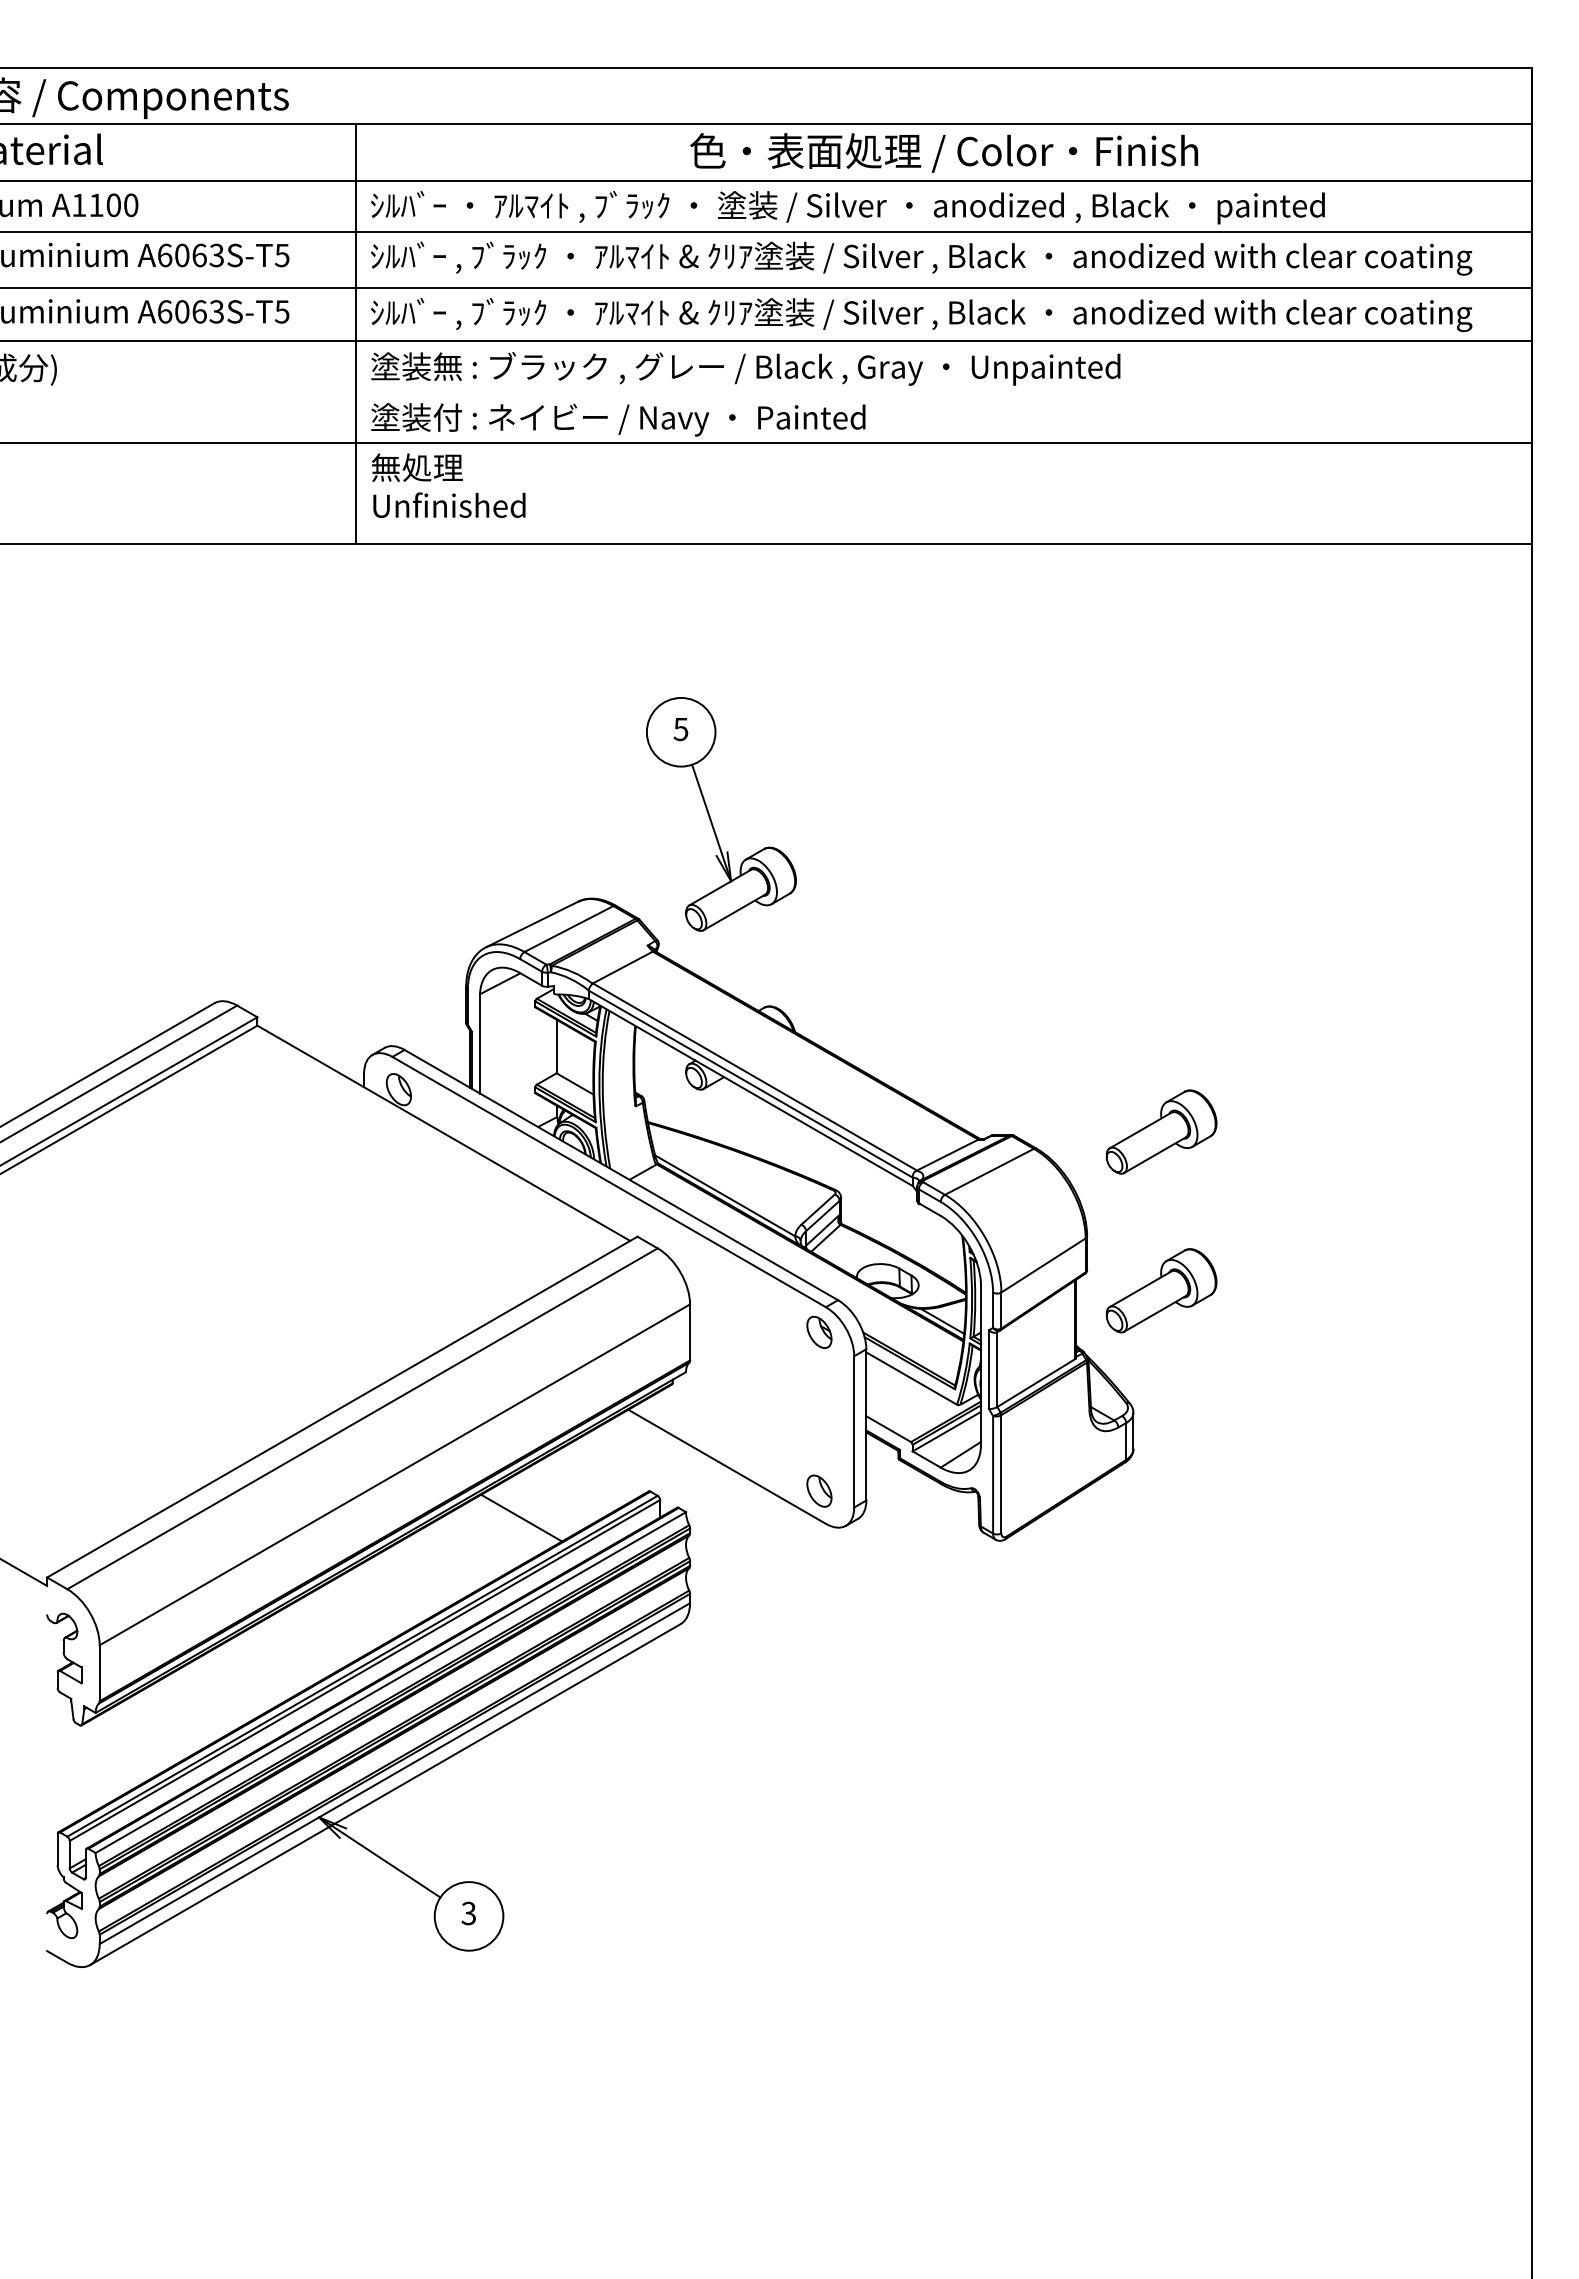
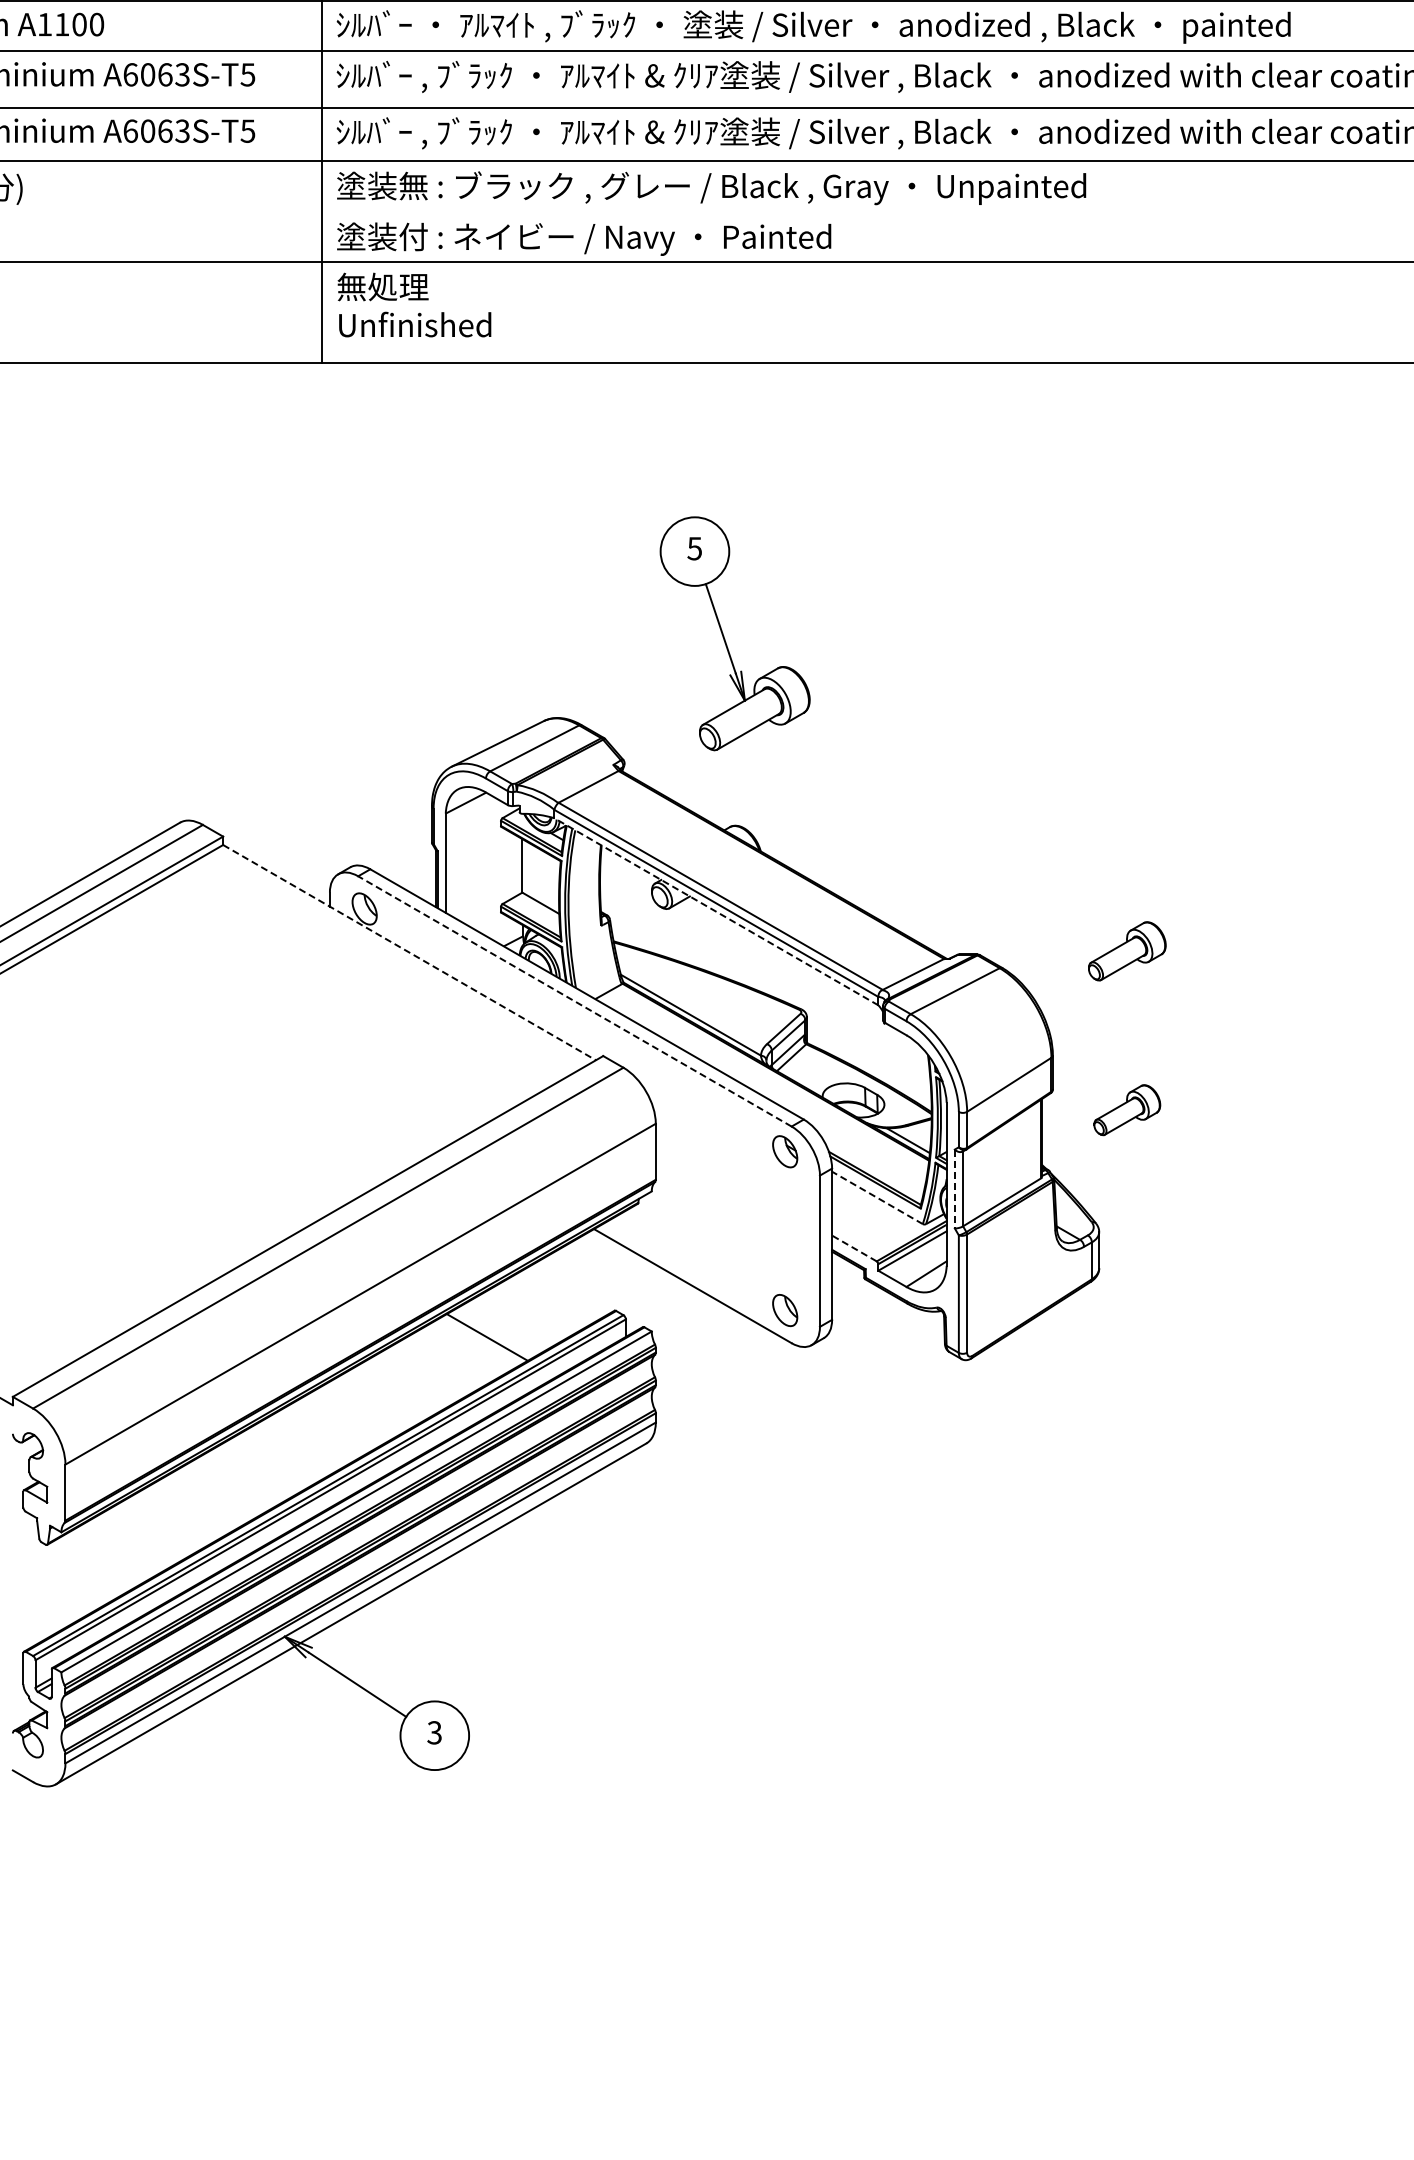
part: (711, 818) -> (725, 637), moved
line: (750, 1092) -> (716, 911), solid -> dashed
part: (1161, 1131) -> (1127, 950), size x0.7
line: (444, 1133) -> (410, 952), solid -> dashed
line: (608, 1181) -> (574, 1000), solid -> dashed
part: (1161, 1290) -> (1127, 1109), size x0.6
line: (989, 1370) -> (955, 1189), solid -> dashed
line: (911, 1378) -> (877, 1197), solid -> dashed
line: (888, 1429) -> (854, 1248), solid -> dashed

